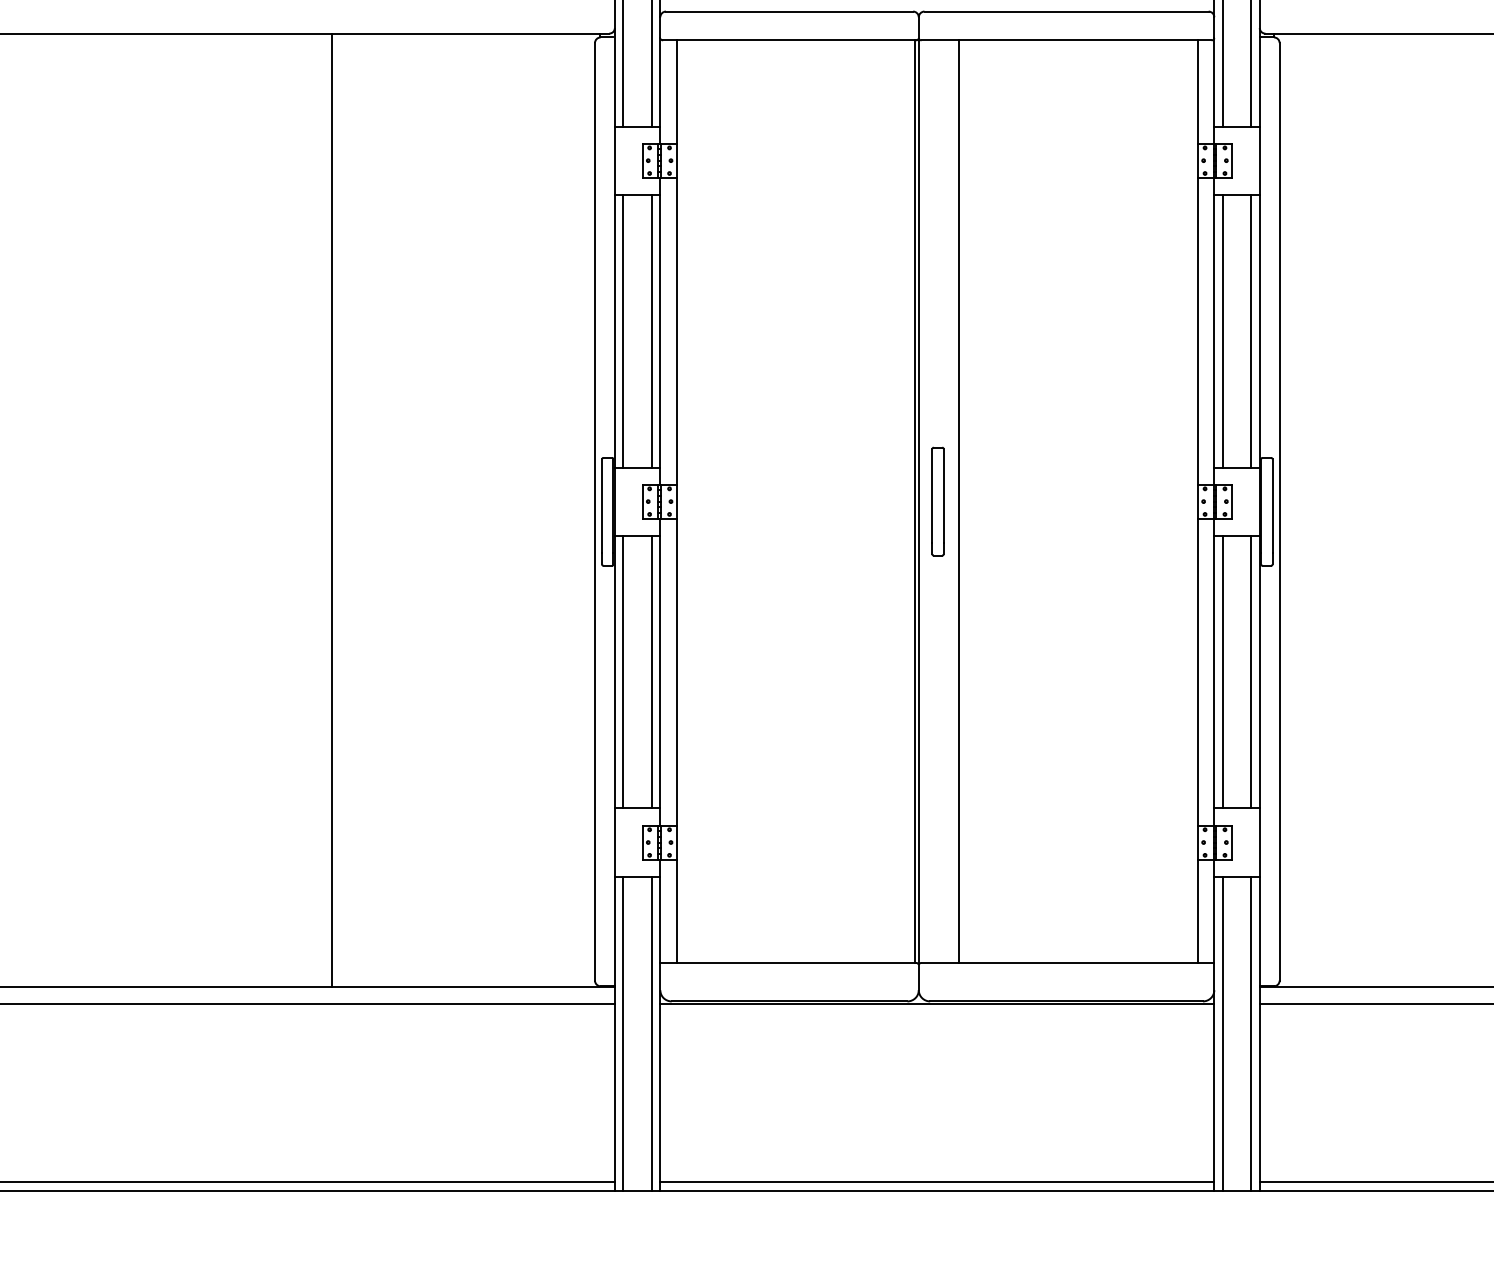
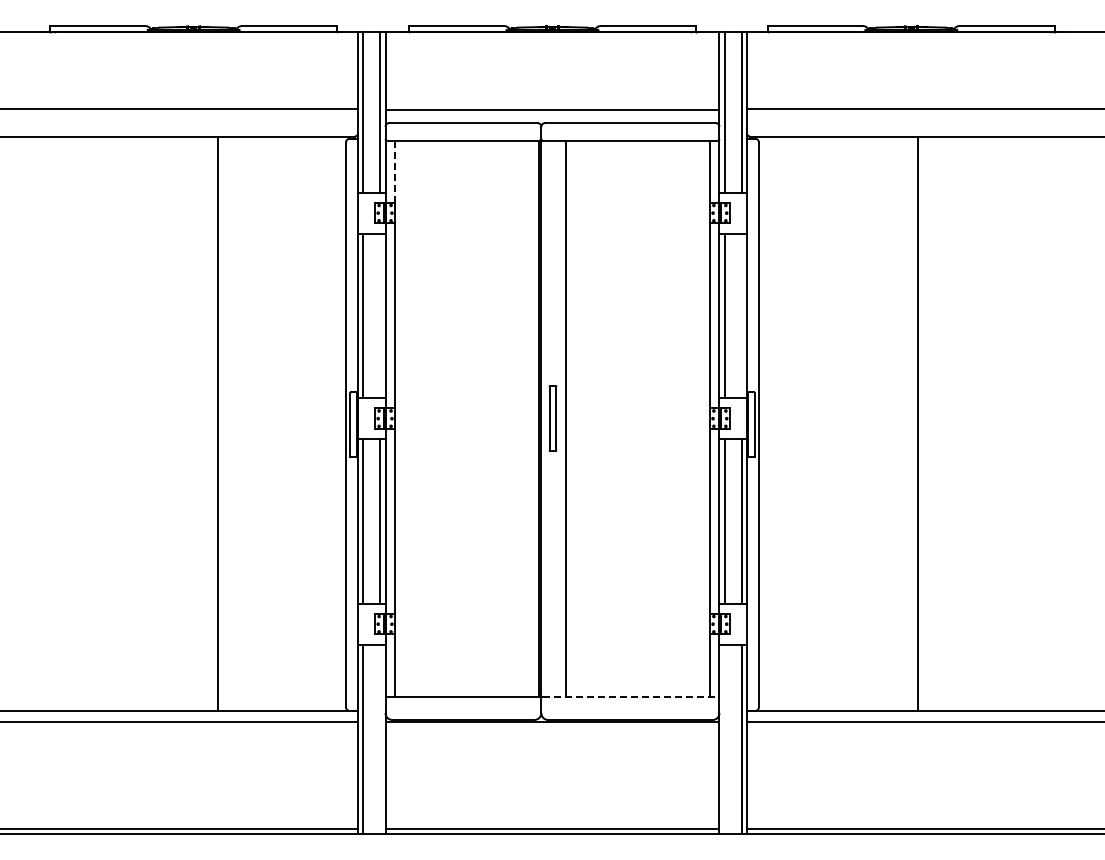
line: (676, 93) -> (395, 172), solid -> dashed
line: (652, 330) -> (380, 315), removed
line: (1250, 330) -> (741, 315), removed
line: (331, 509) -> (218, 423), moved
line: (1068, 962) -> (631, 696), solid -> dashed
line: (652, 1032) -> (380, 738), removed
line: (1222, 1032) -> (724, 738), removed

